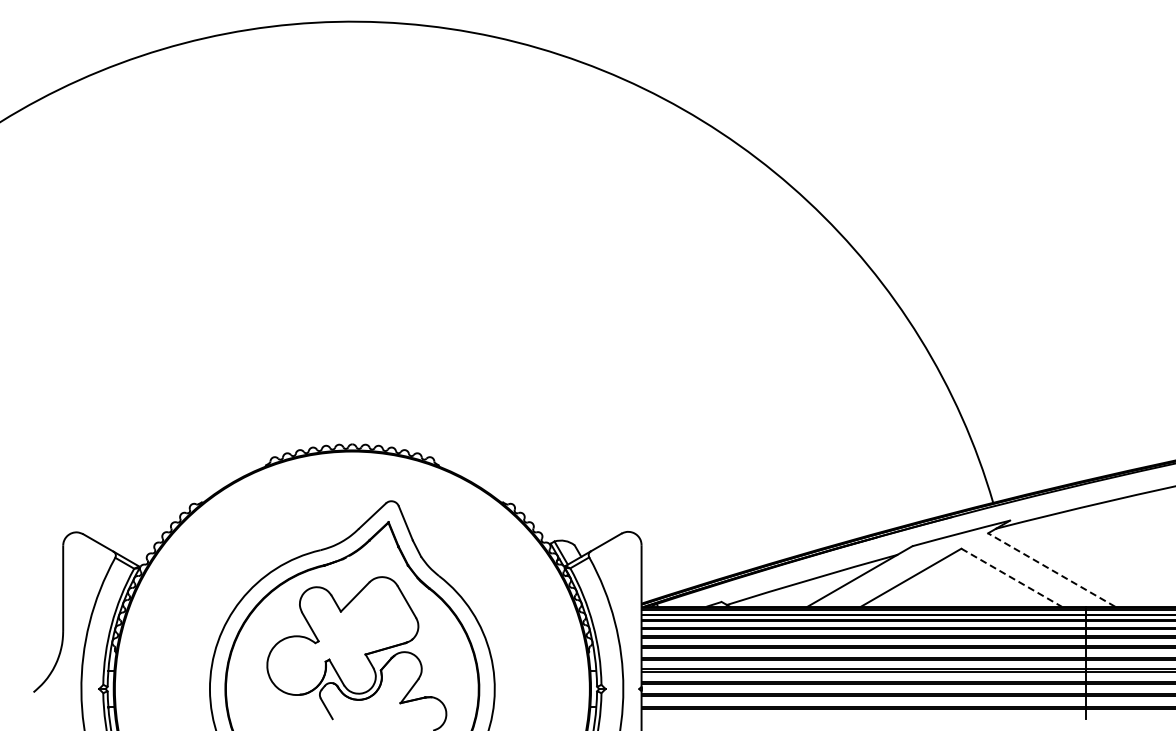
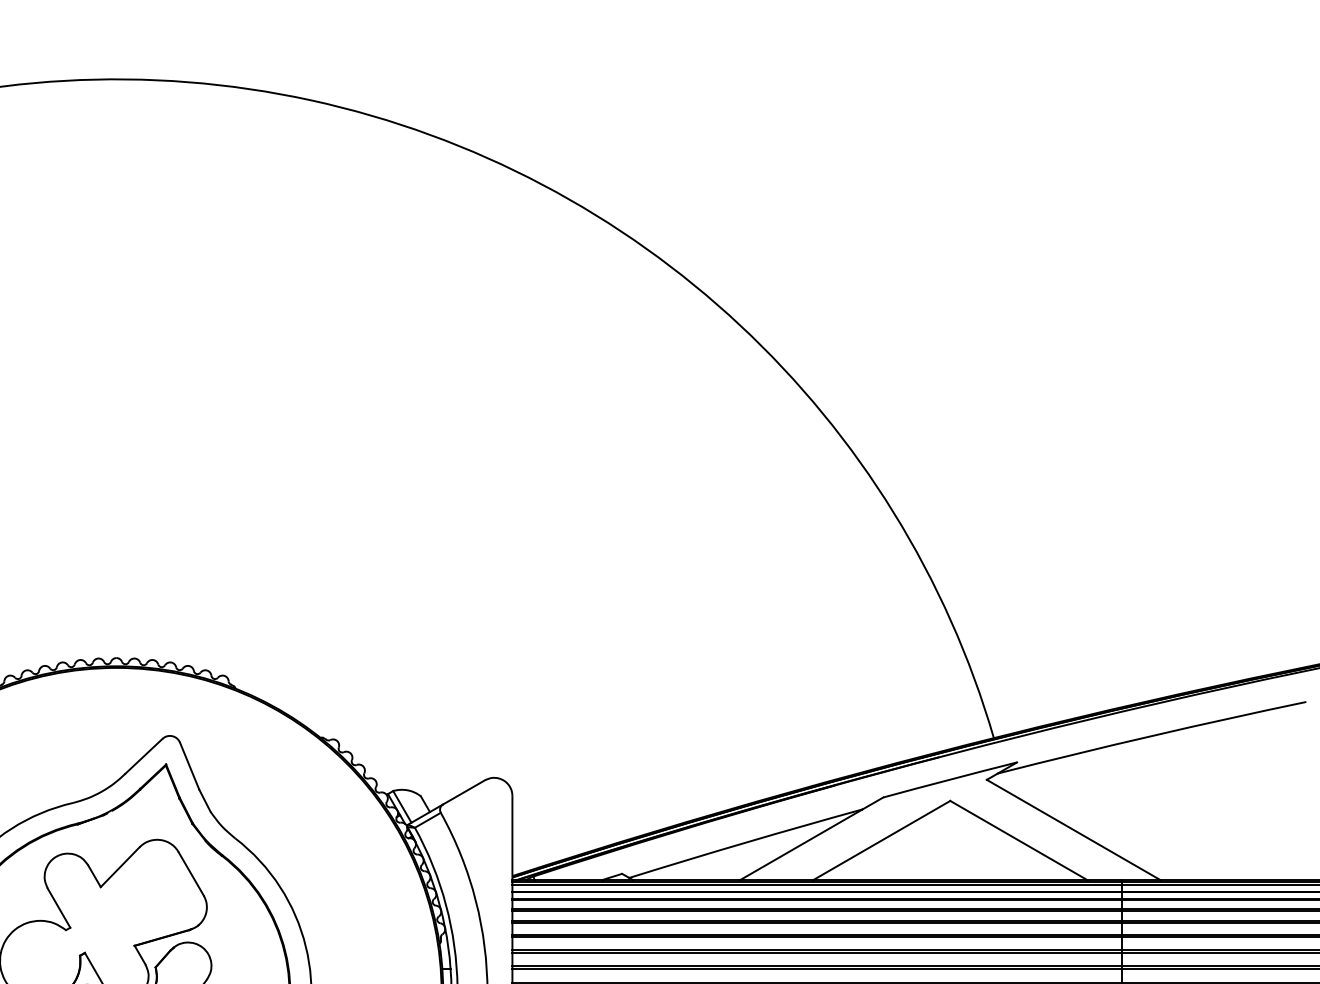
line: (1051, 569) -> (1073, 829), dashed -> solid
line: (1012, 577) -> (1020, 840), dashed -> solid

